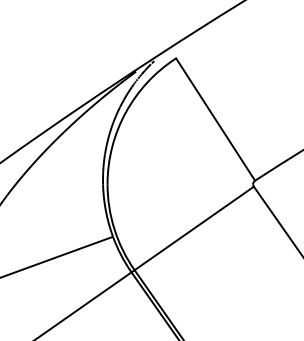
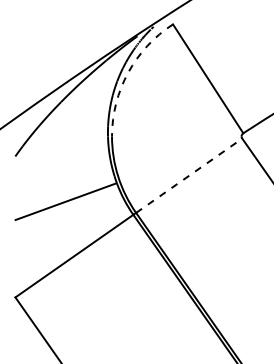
arc: (126, 112) -> (128, 72), solid -> dashed
line: (194, 228) -> (189, 175), solid -> dashed

